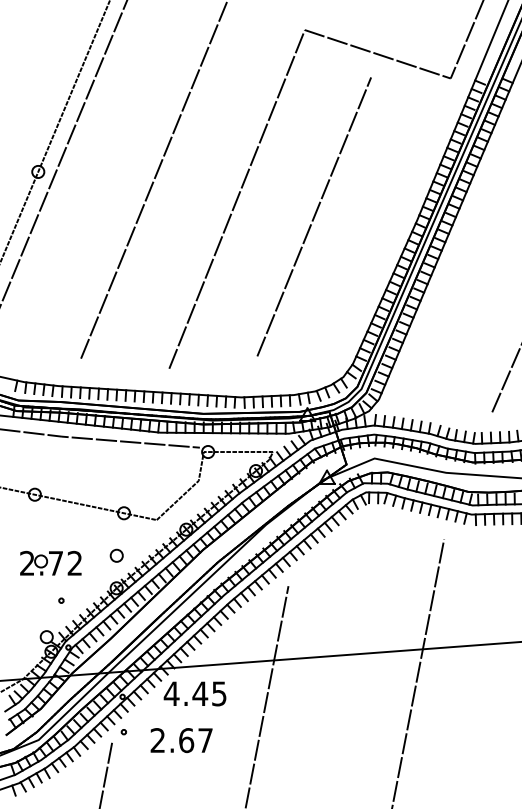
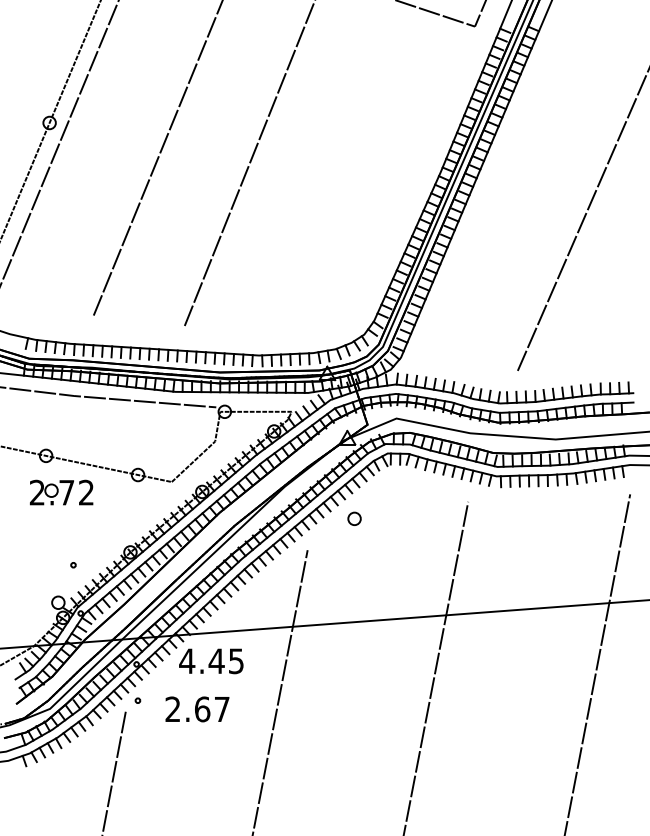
line: (313, 217) -> (333, 169), removed
part: (116, 555) -> (354, 518), moved
part: (50, 563) -> (61, 492), moved

